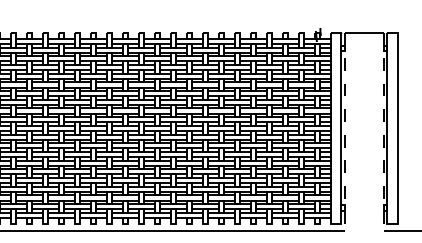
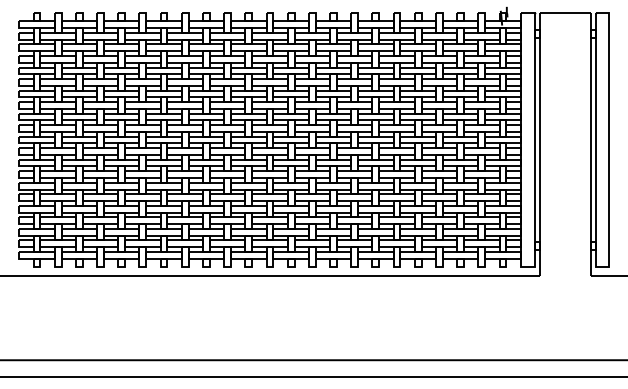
line: (345, 131) -> (539, 144), dashed -> solid
line: (383, 131) -> (590, 144), dashed -> solid

